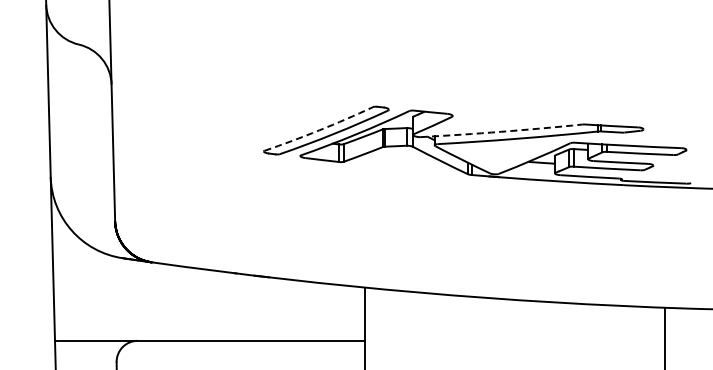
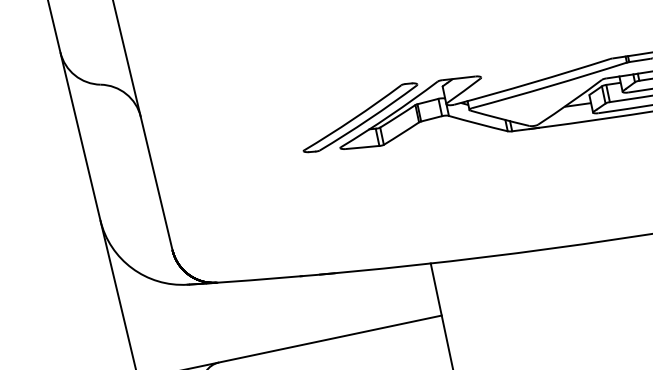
arc: (319, 130) -> (353, 119), dashed -> solid
arc: (501, 131) -> (532, 82), dashed -> solid

